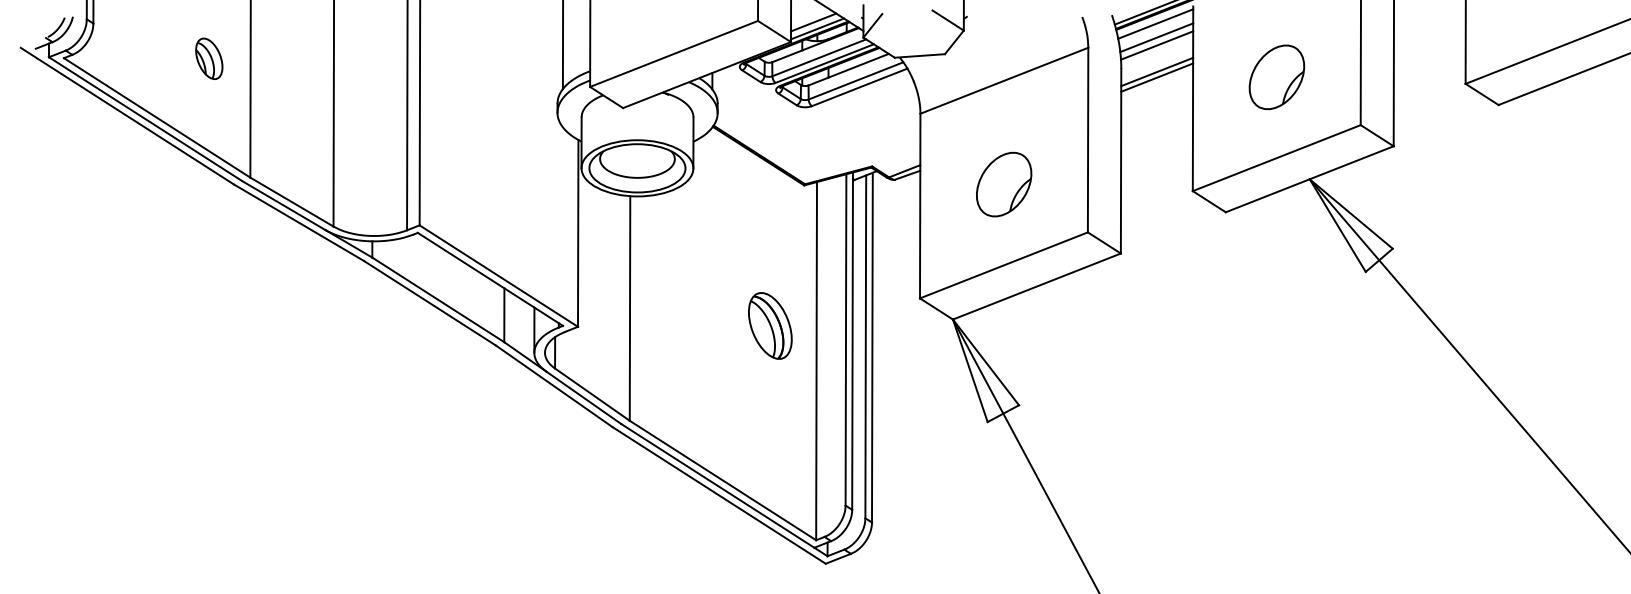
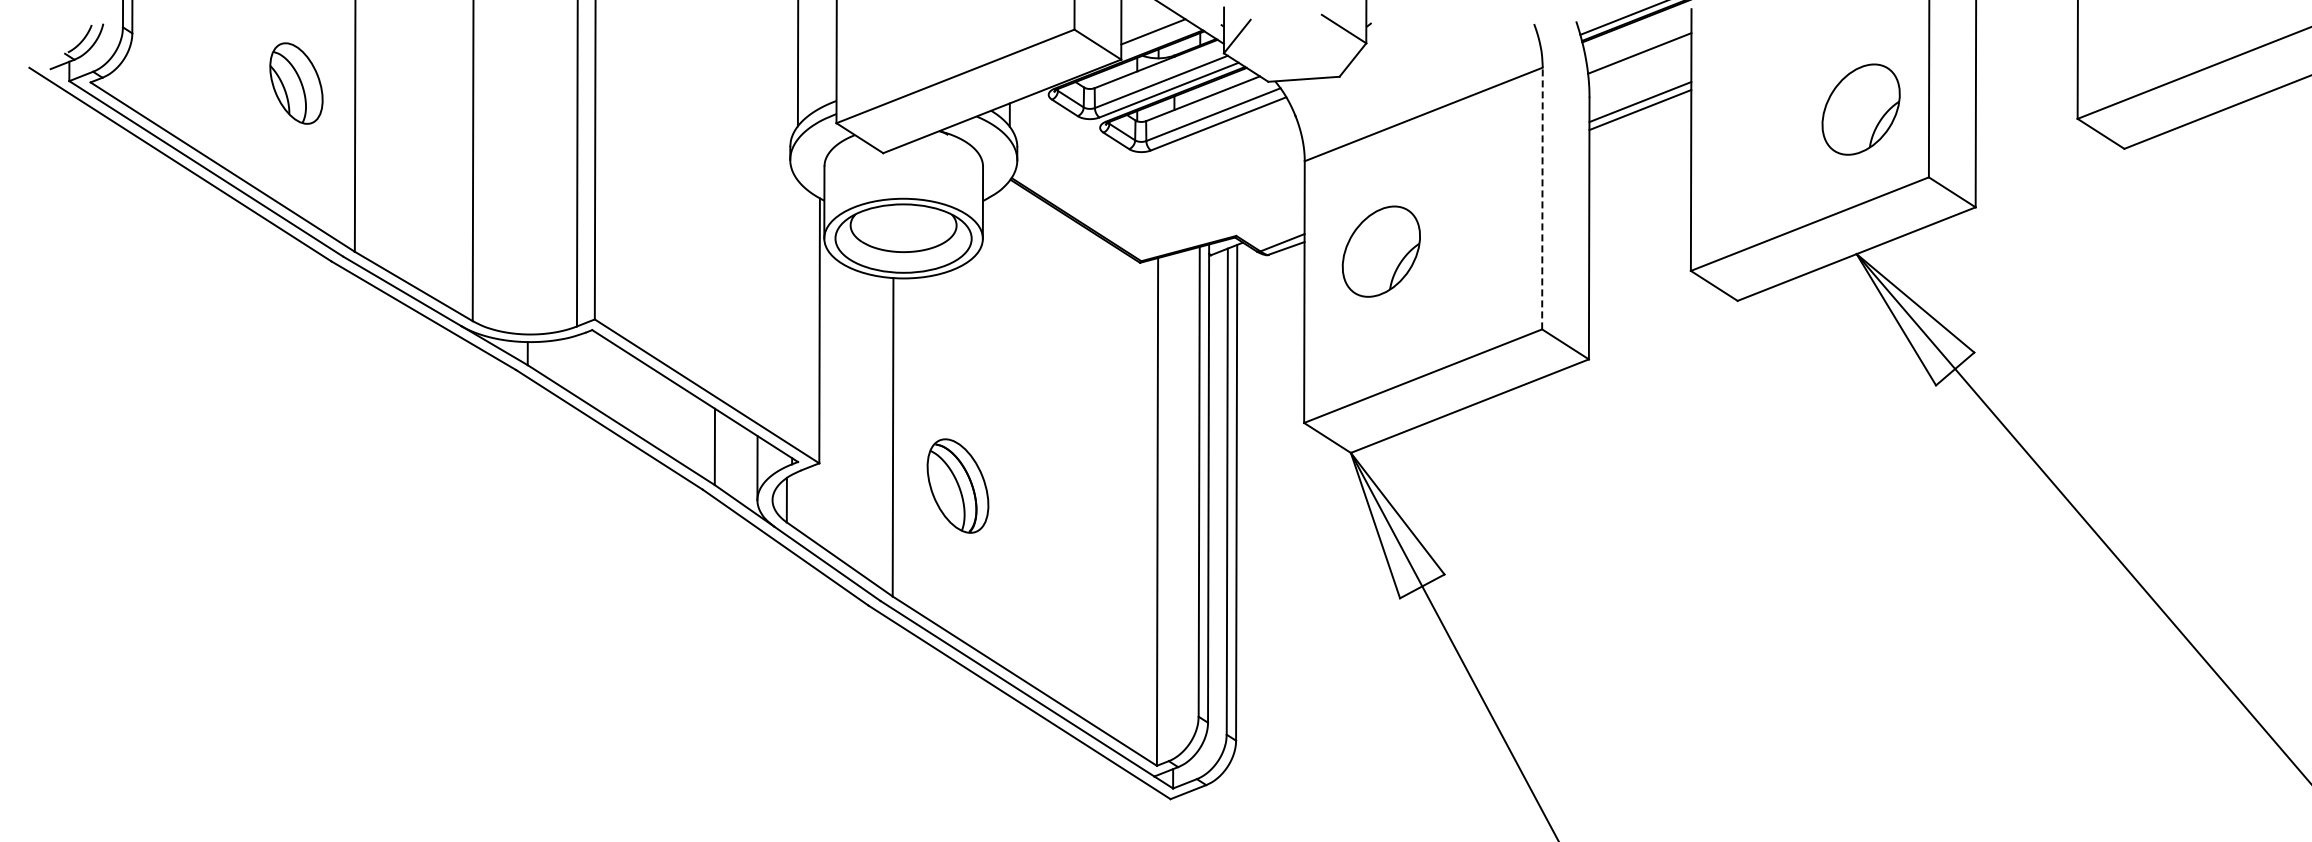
line: (1155, 23) -> (1638, 33), removed
line: (817, 28) -> (1158, 40), removed
line: (1157, 45) -> (1640, 64), removed
part: (209, 58) -> (296, 82), size x1.4
part: (1276, 77) -> (1860, 109), moved
line: (1088, 140) -> (1542, 198), solid -> dashed
part: (1003, 184) -> (1380, 251), moved
part: (770, 325) -> (957, 485), moved

